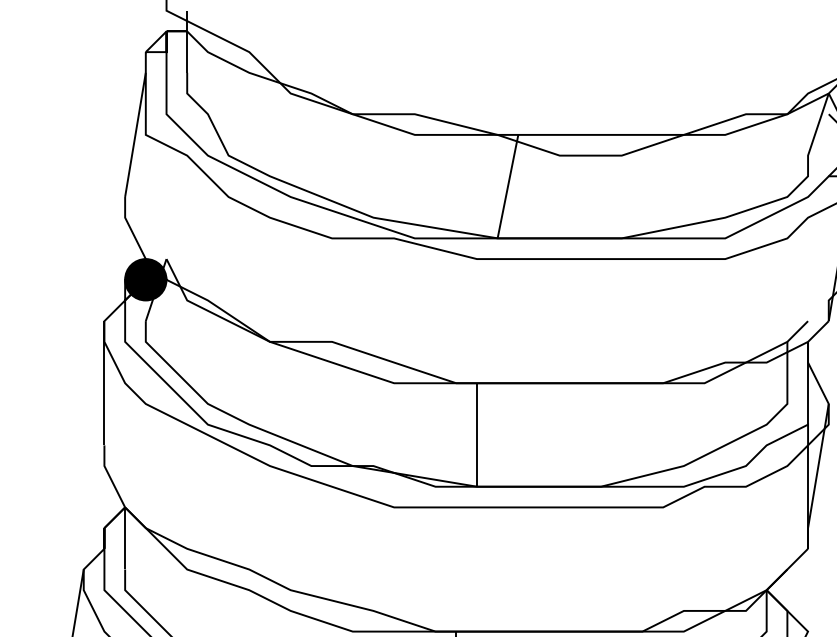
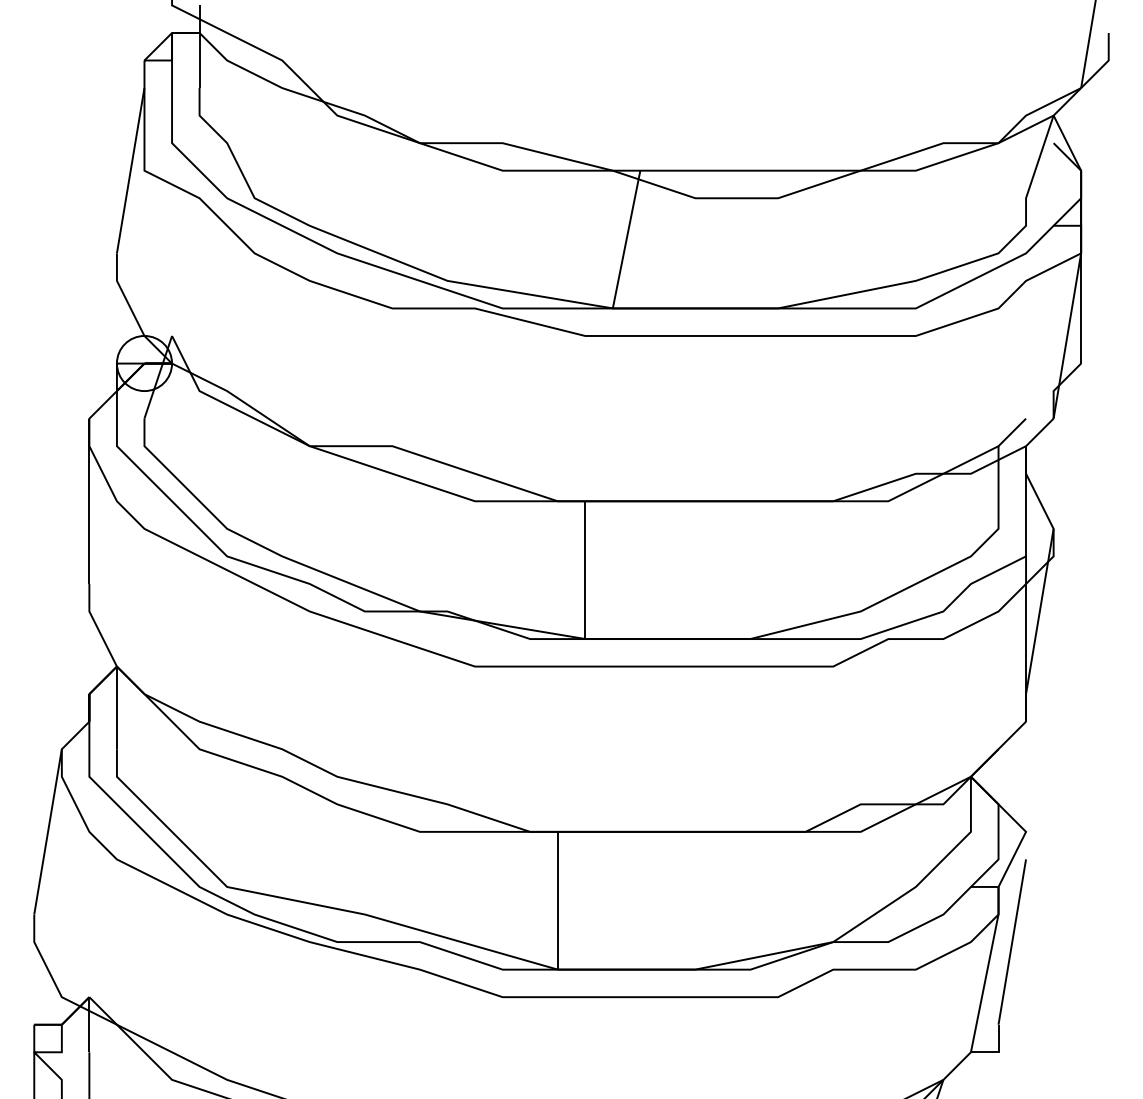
fill: (145, 279) -> (144, 363), removed

